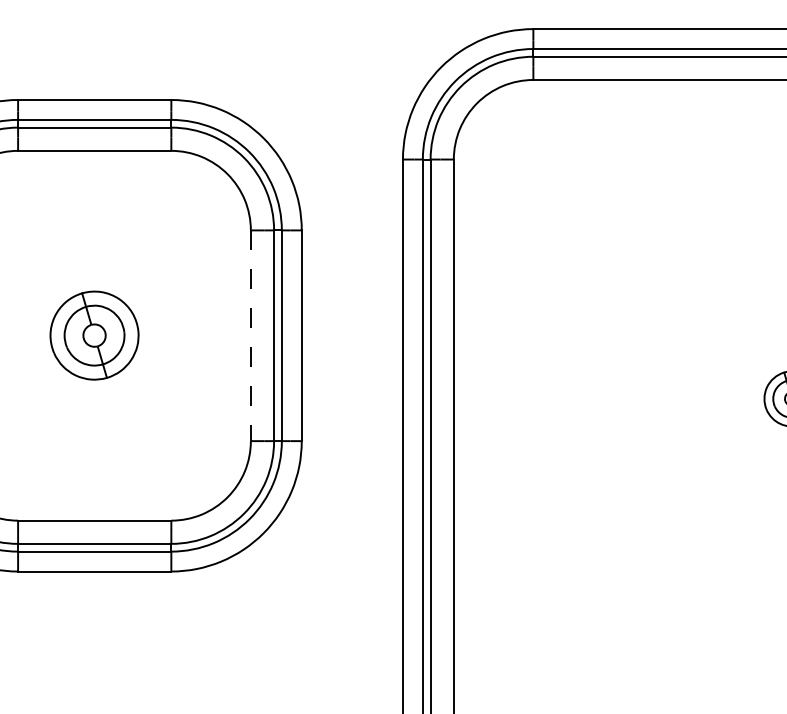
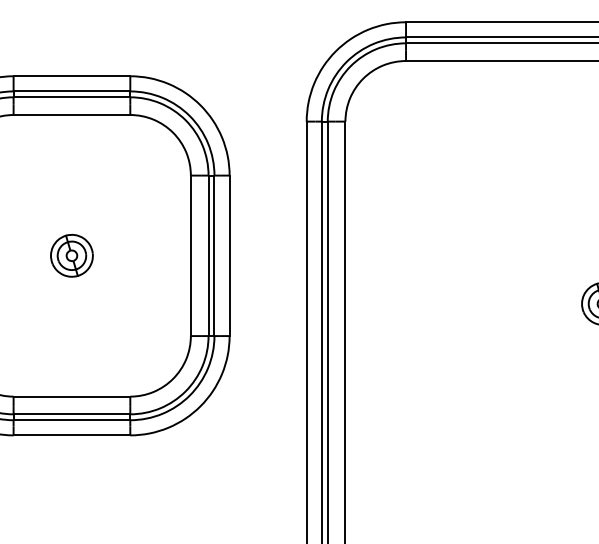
part: (94, 335) -> (71, 255), size x0.62
line: (250, 336) -> (190, 256), dashed -> solid

